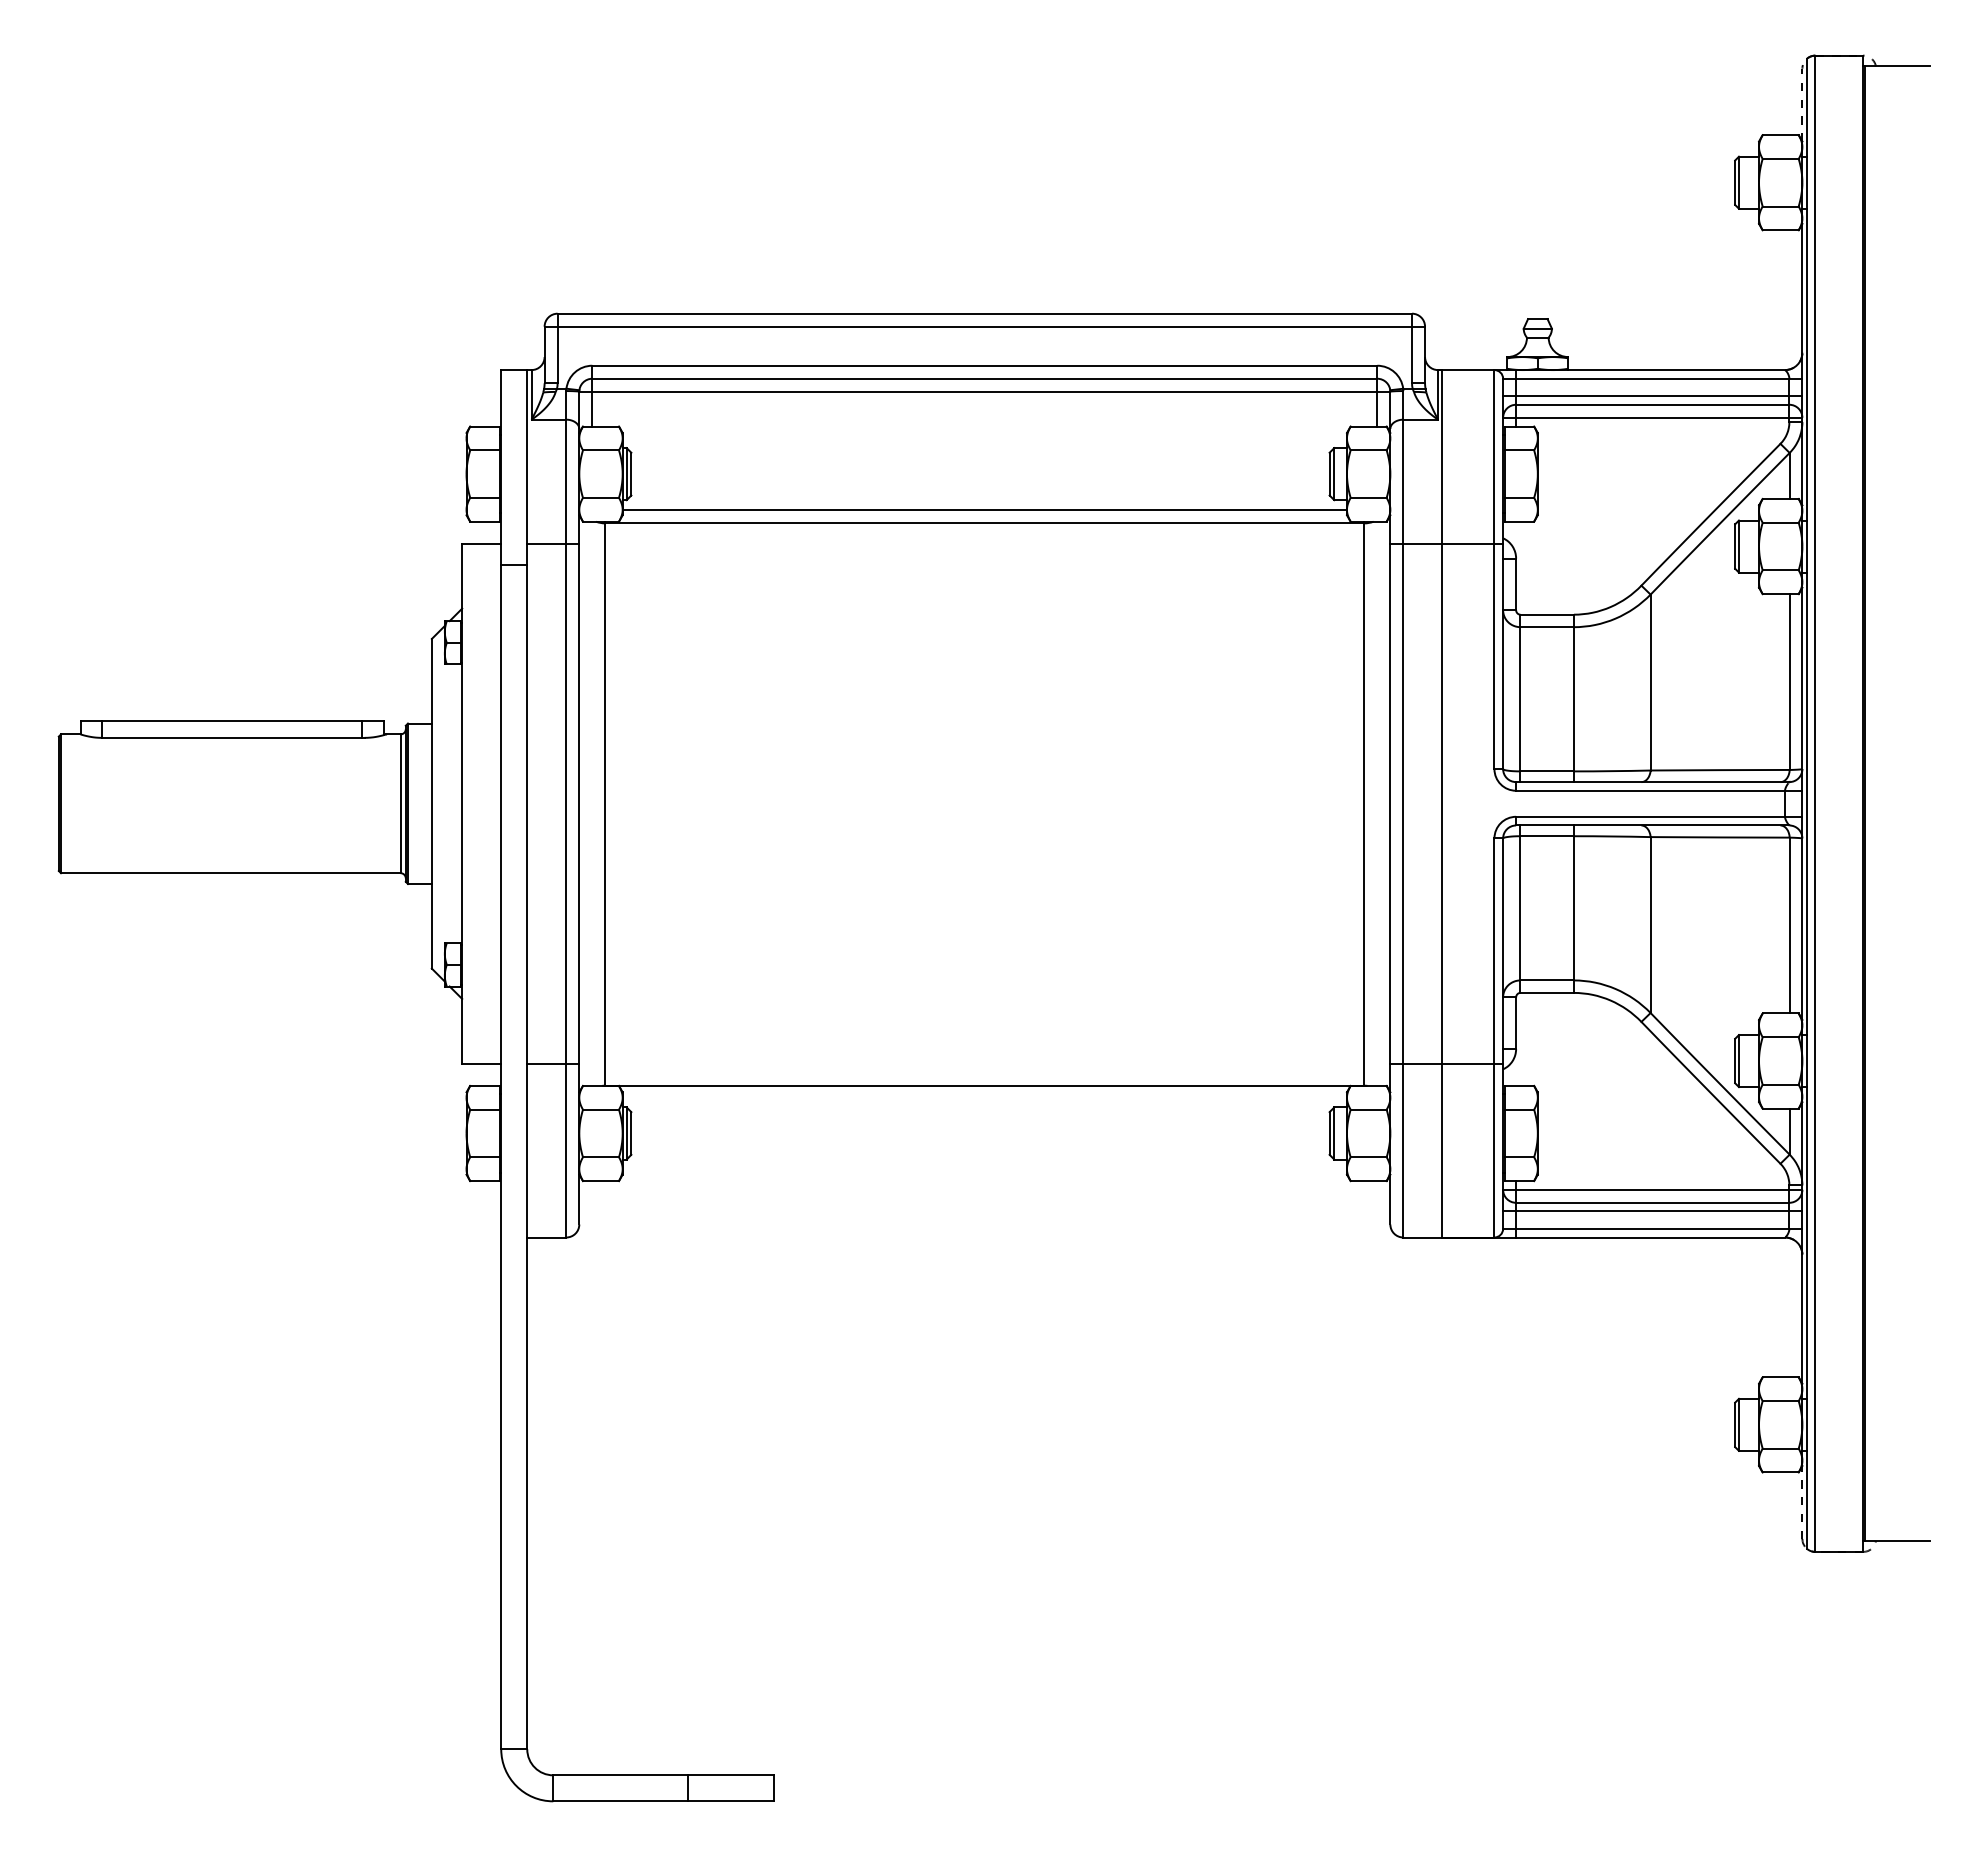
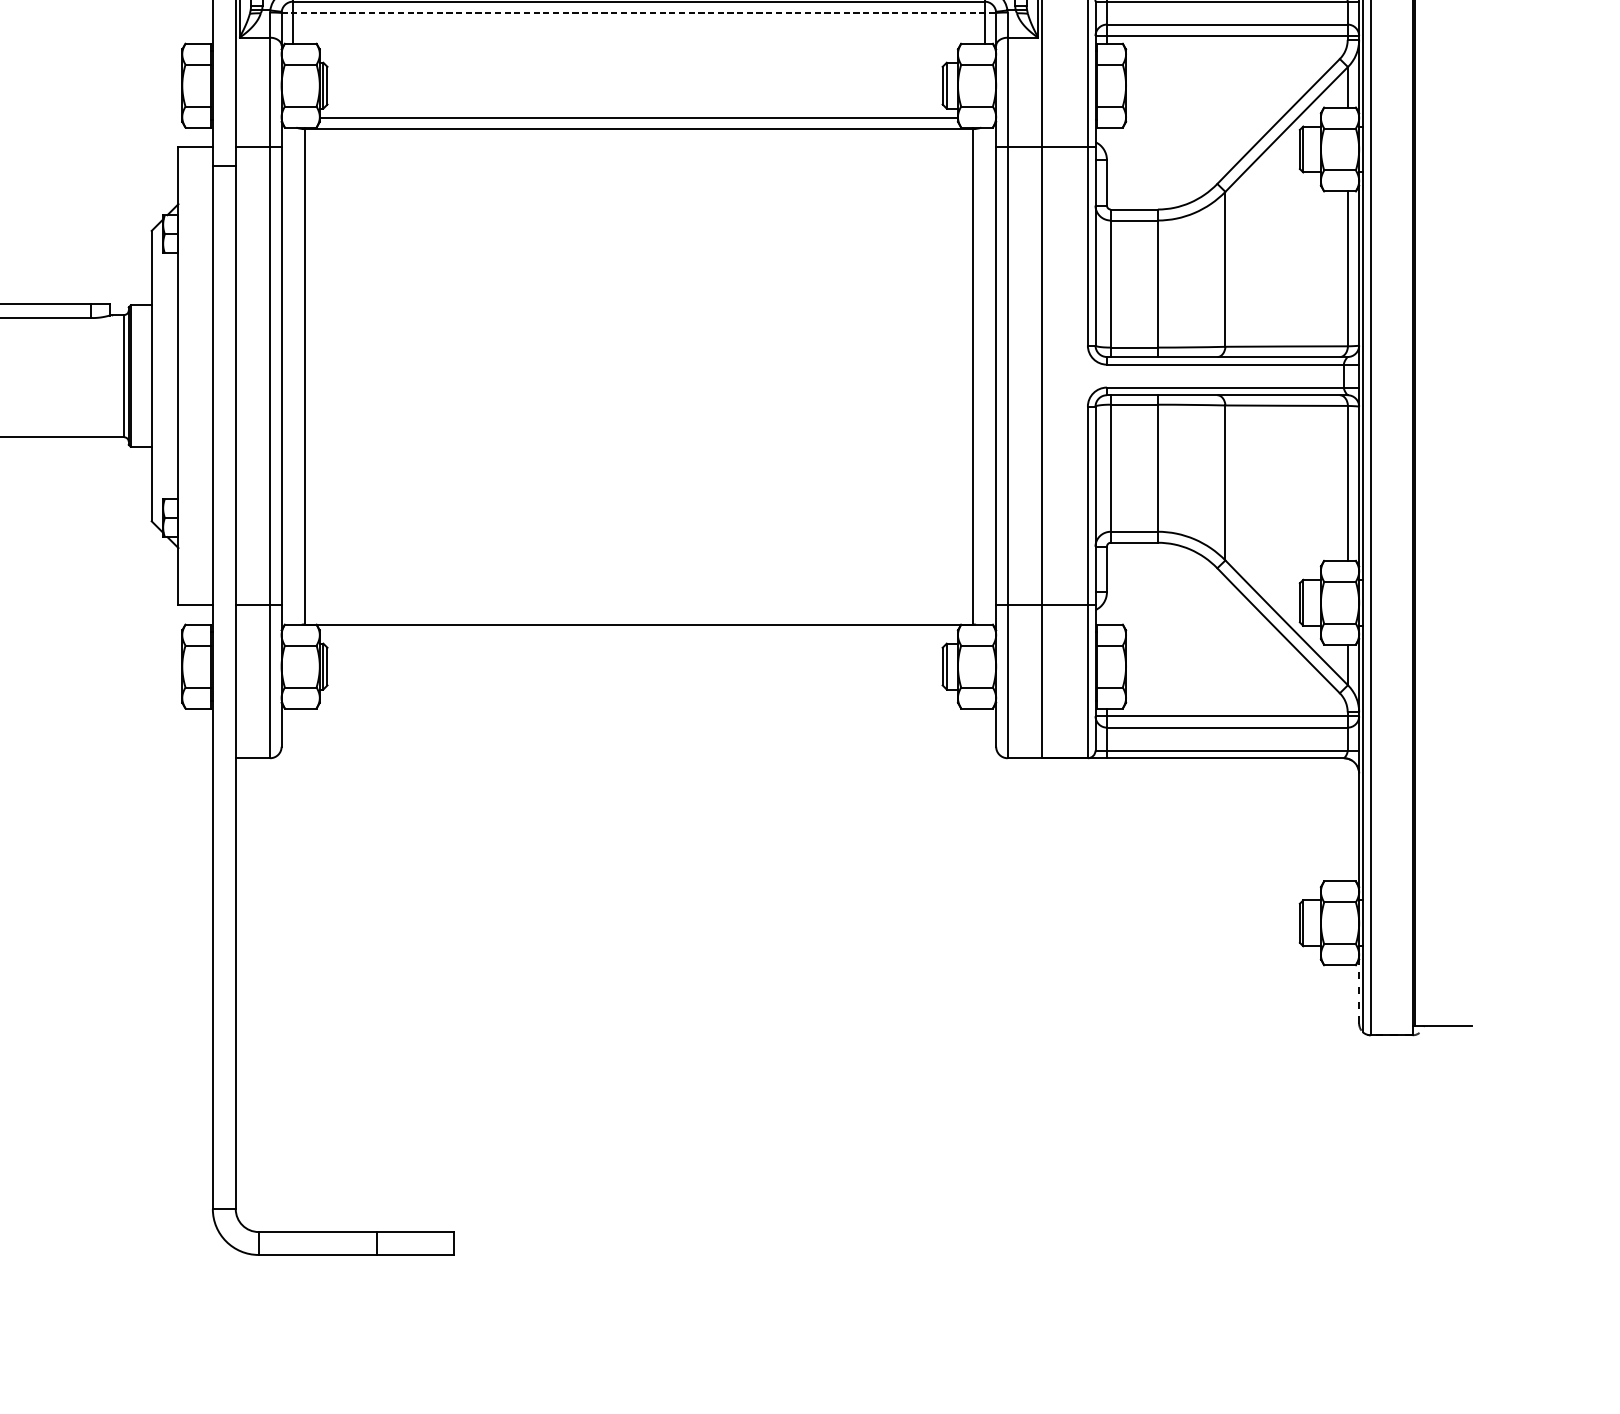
line: (984, 391) -> (638, 12), solid -> dashed
line: (1652, 396) -> (1227, 17), removed
line: (1652, 1211) -> (1227, 735), removed

